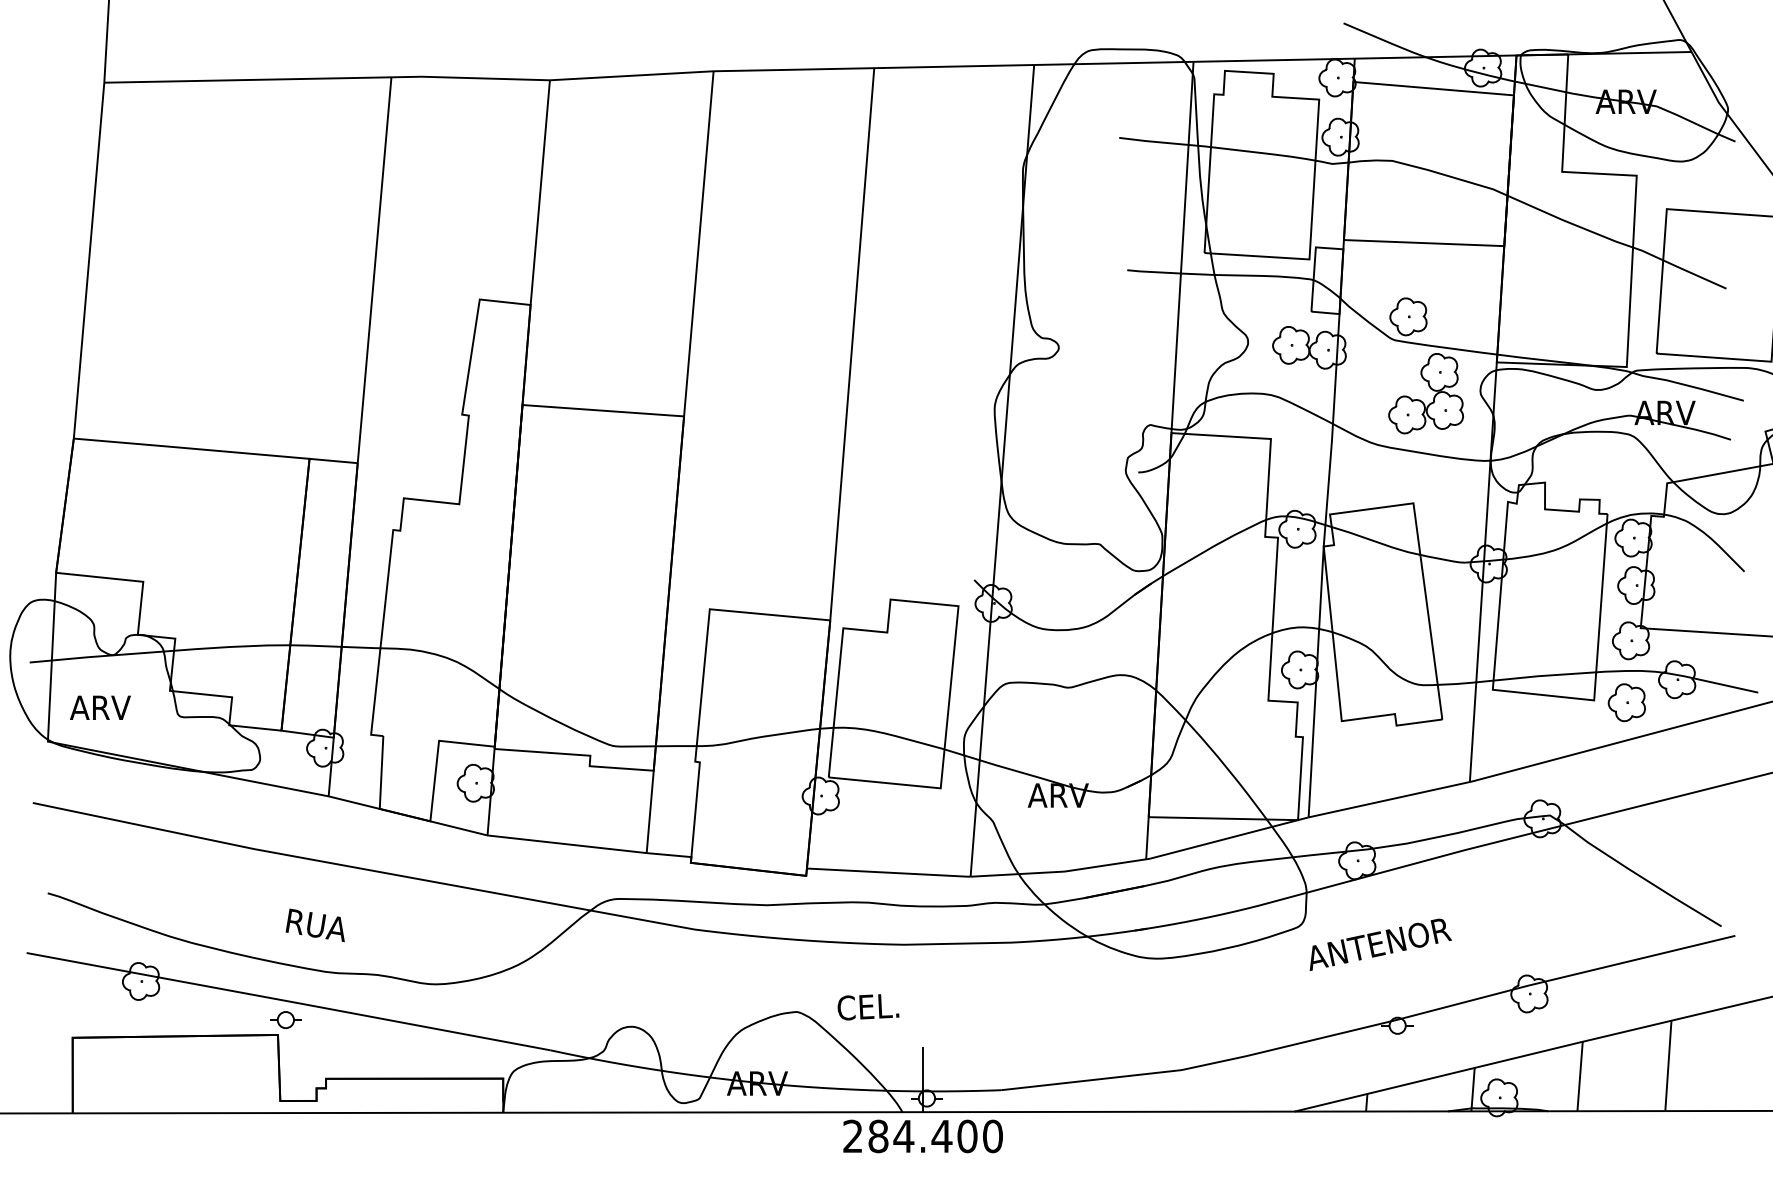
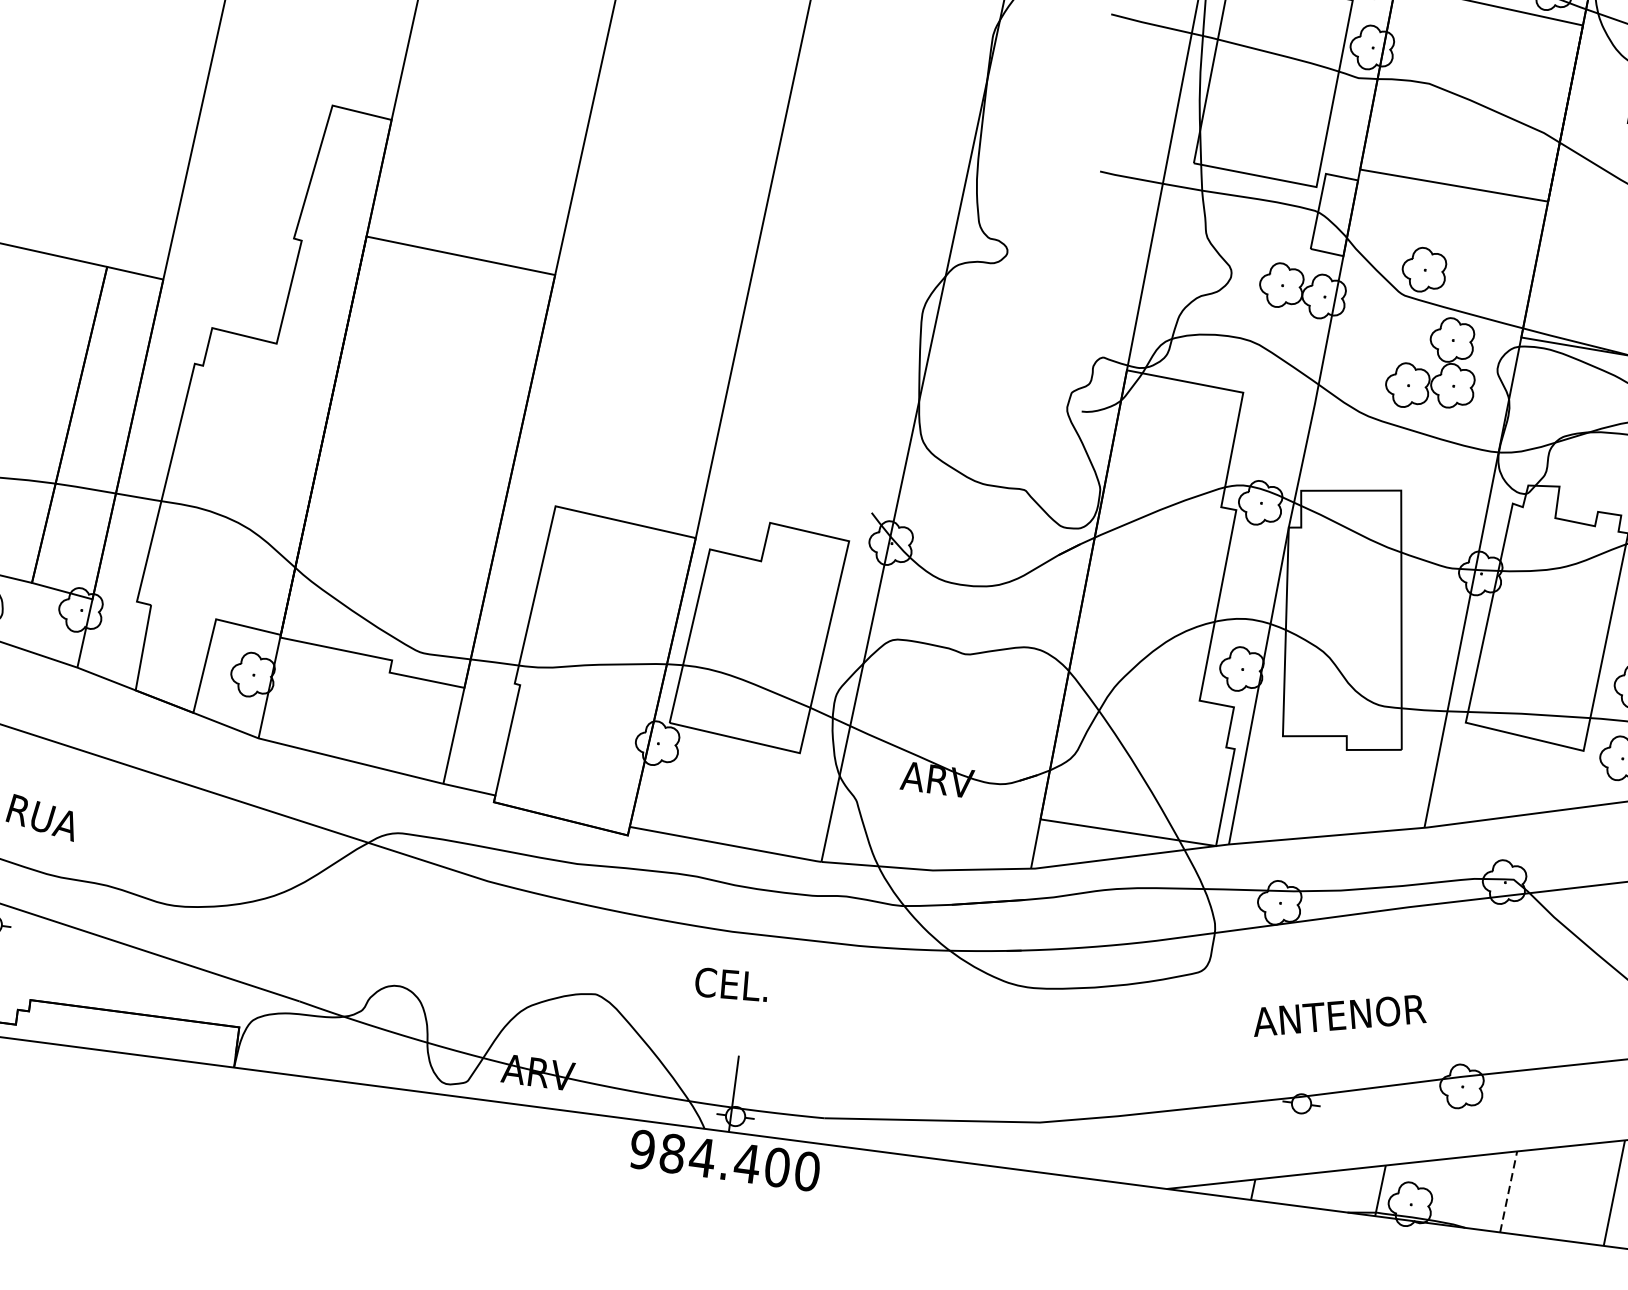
text: (1380, 944) -> (1341, 1016), moved
text: (868, 1007) -> (731, 985), moved
line: (1580, 1076) -> (1509, 1191), solid -> dashed
text: (852, 1136) -> (641, 1149), 284.400 -> 984.400

